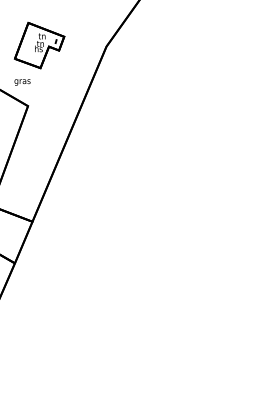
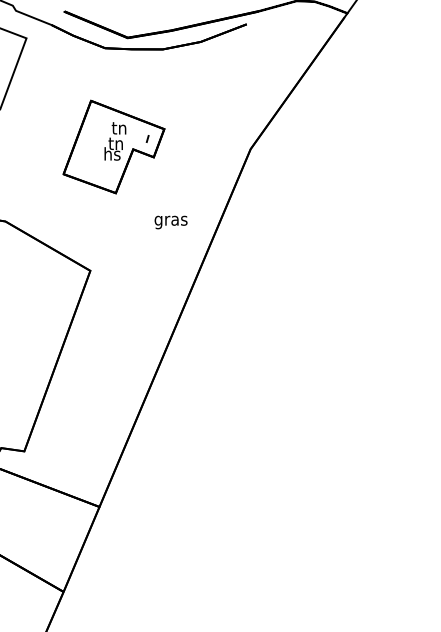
text: (22, 82) -> (170, 222), moved

